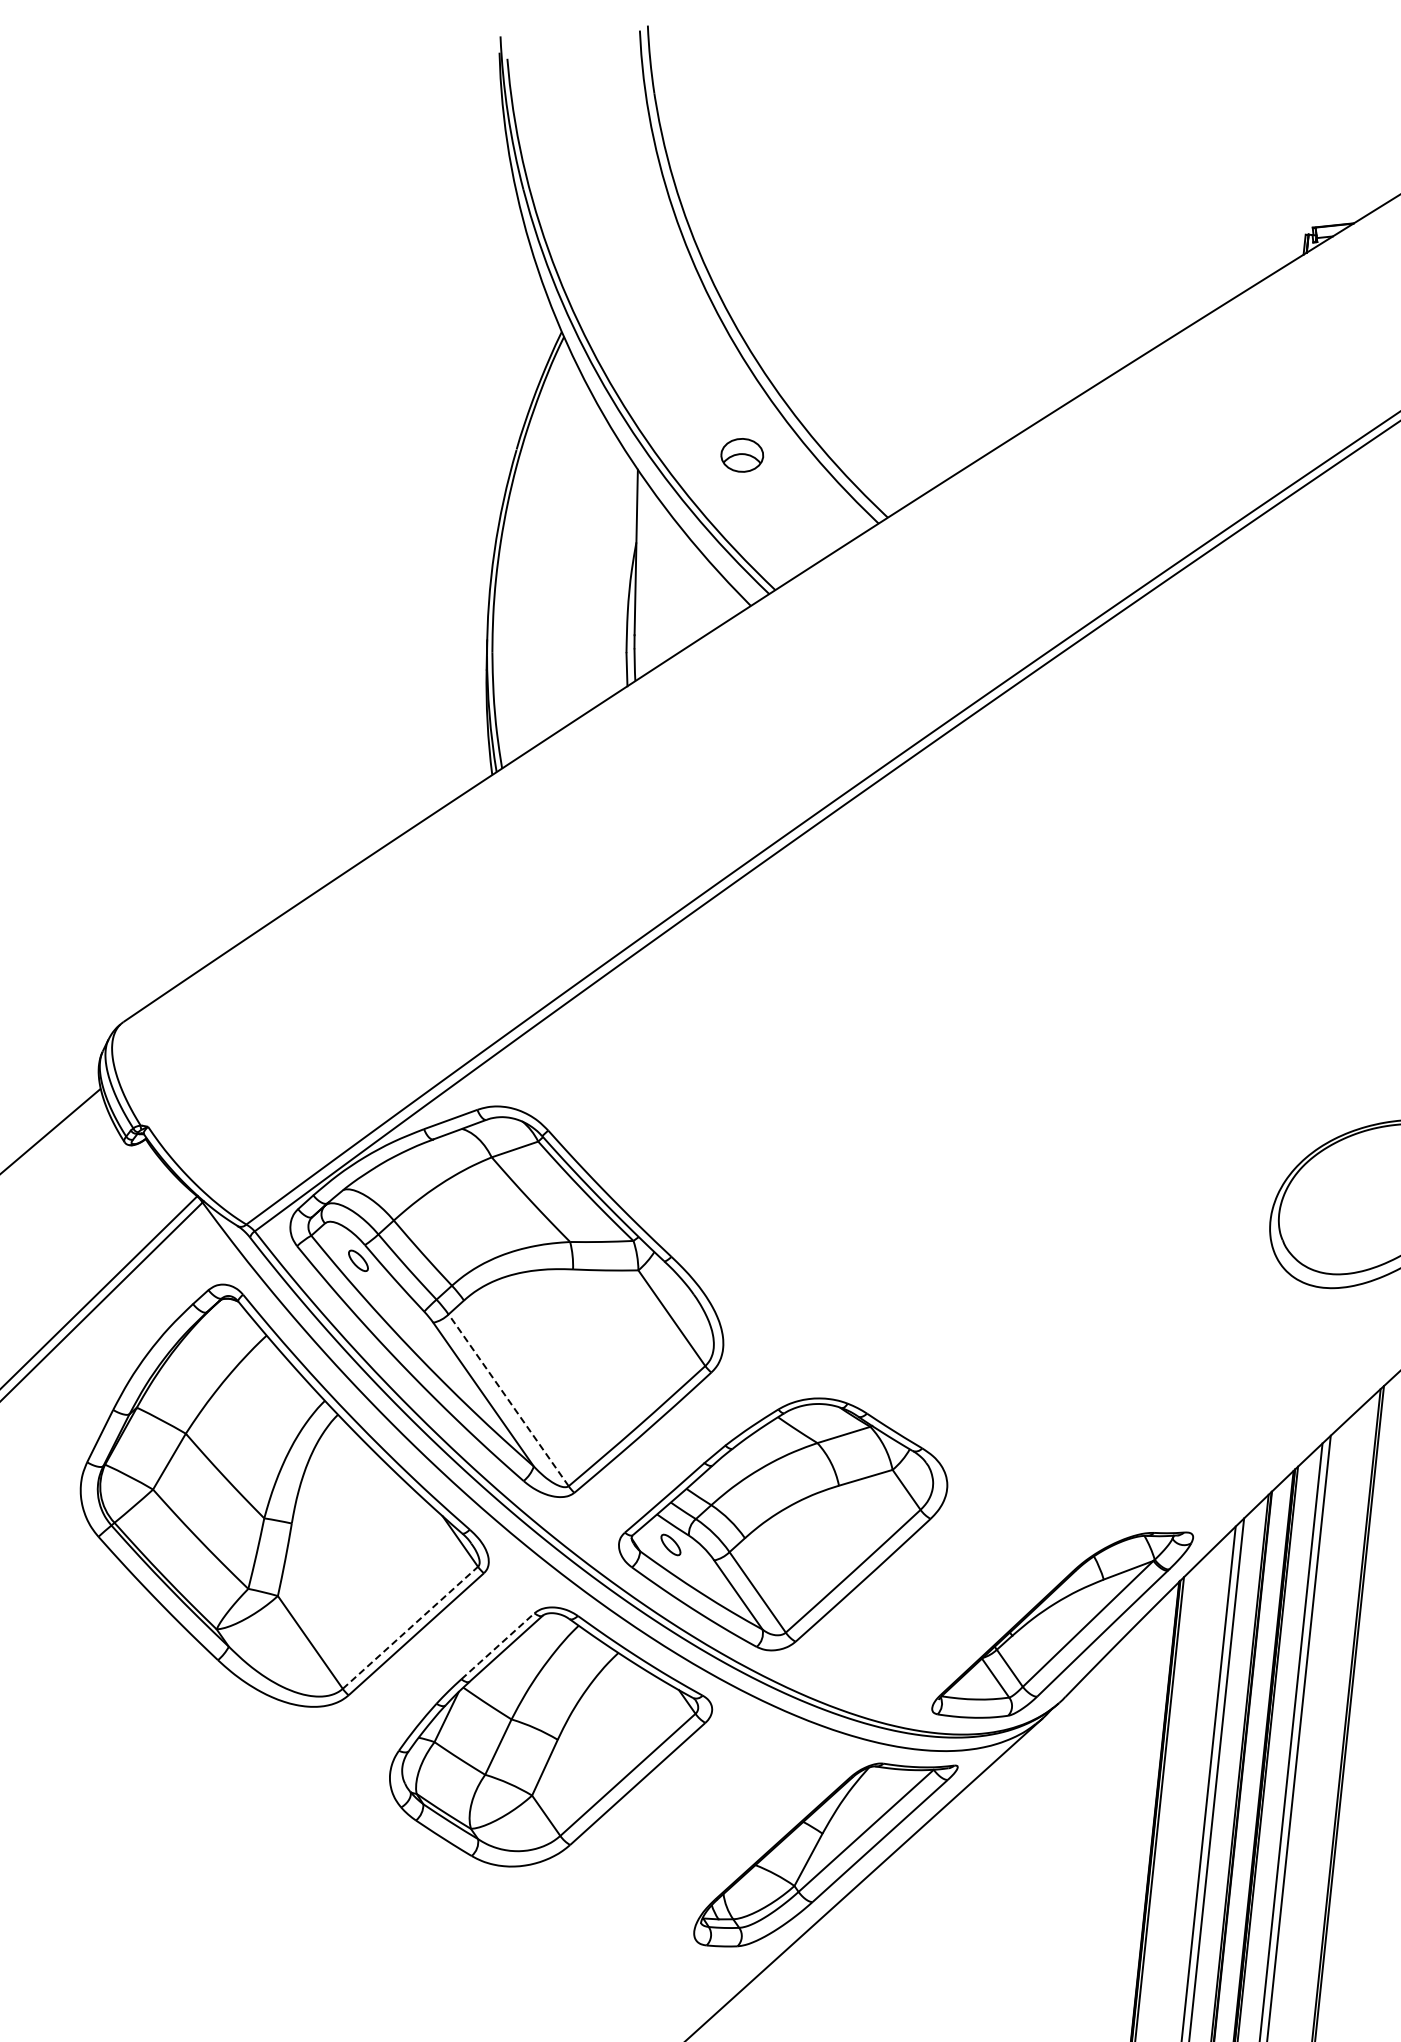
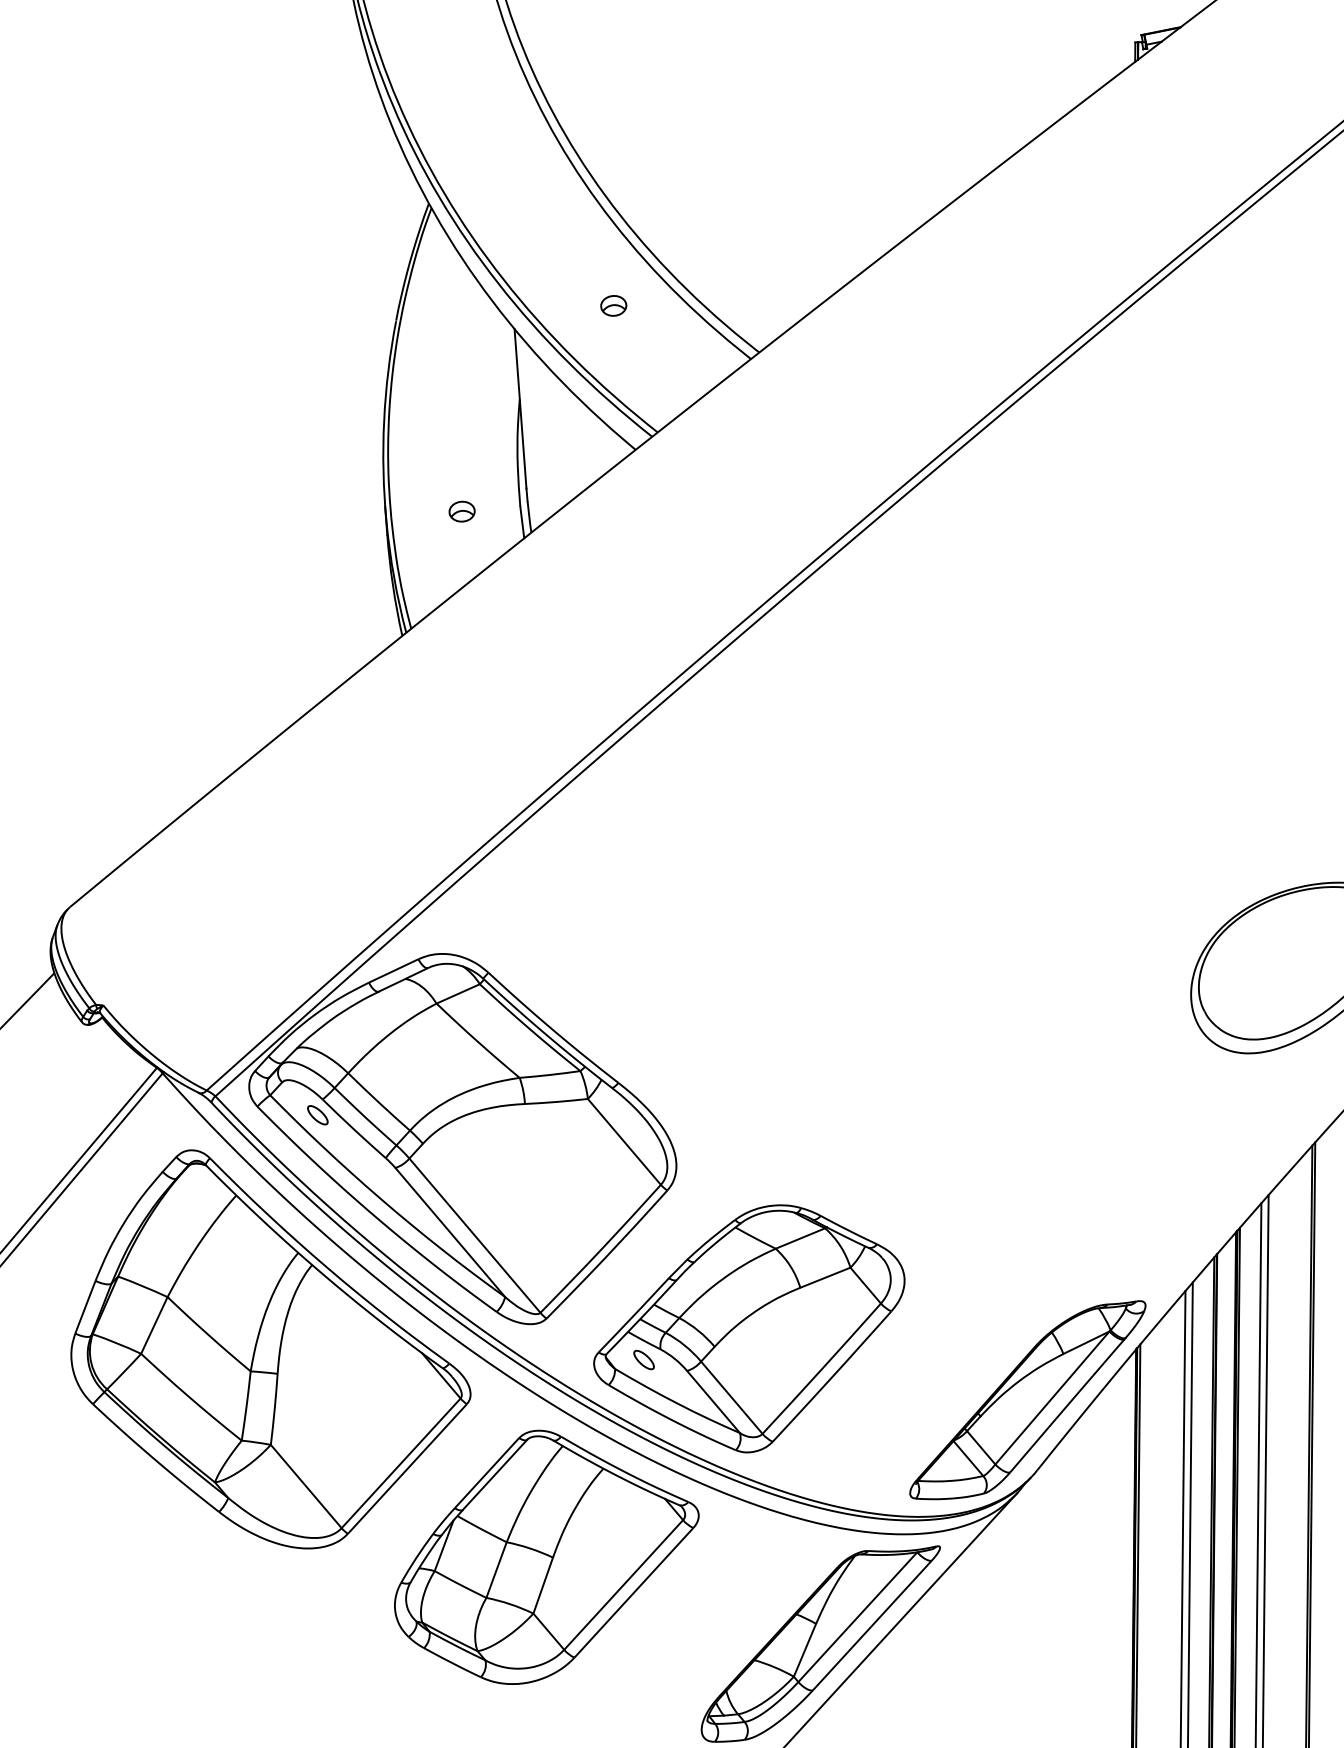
part: (742, 455) -> (613, 305), size x0.62
part: (565, 652) -> (461, 511), added
line: (508, 1400) -> (474, 1235), dashed -> solid
line: (410, 1627) -> (401, 1463), dashed -> solid
line: (497, 1646) -> (486, 1473), dashed -> solid

